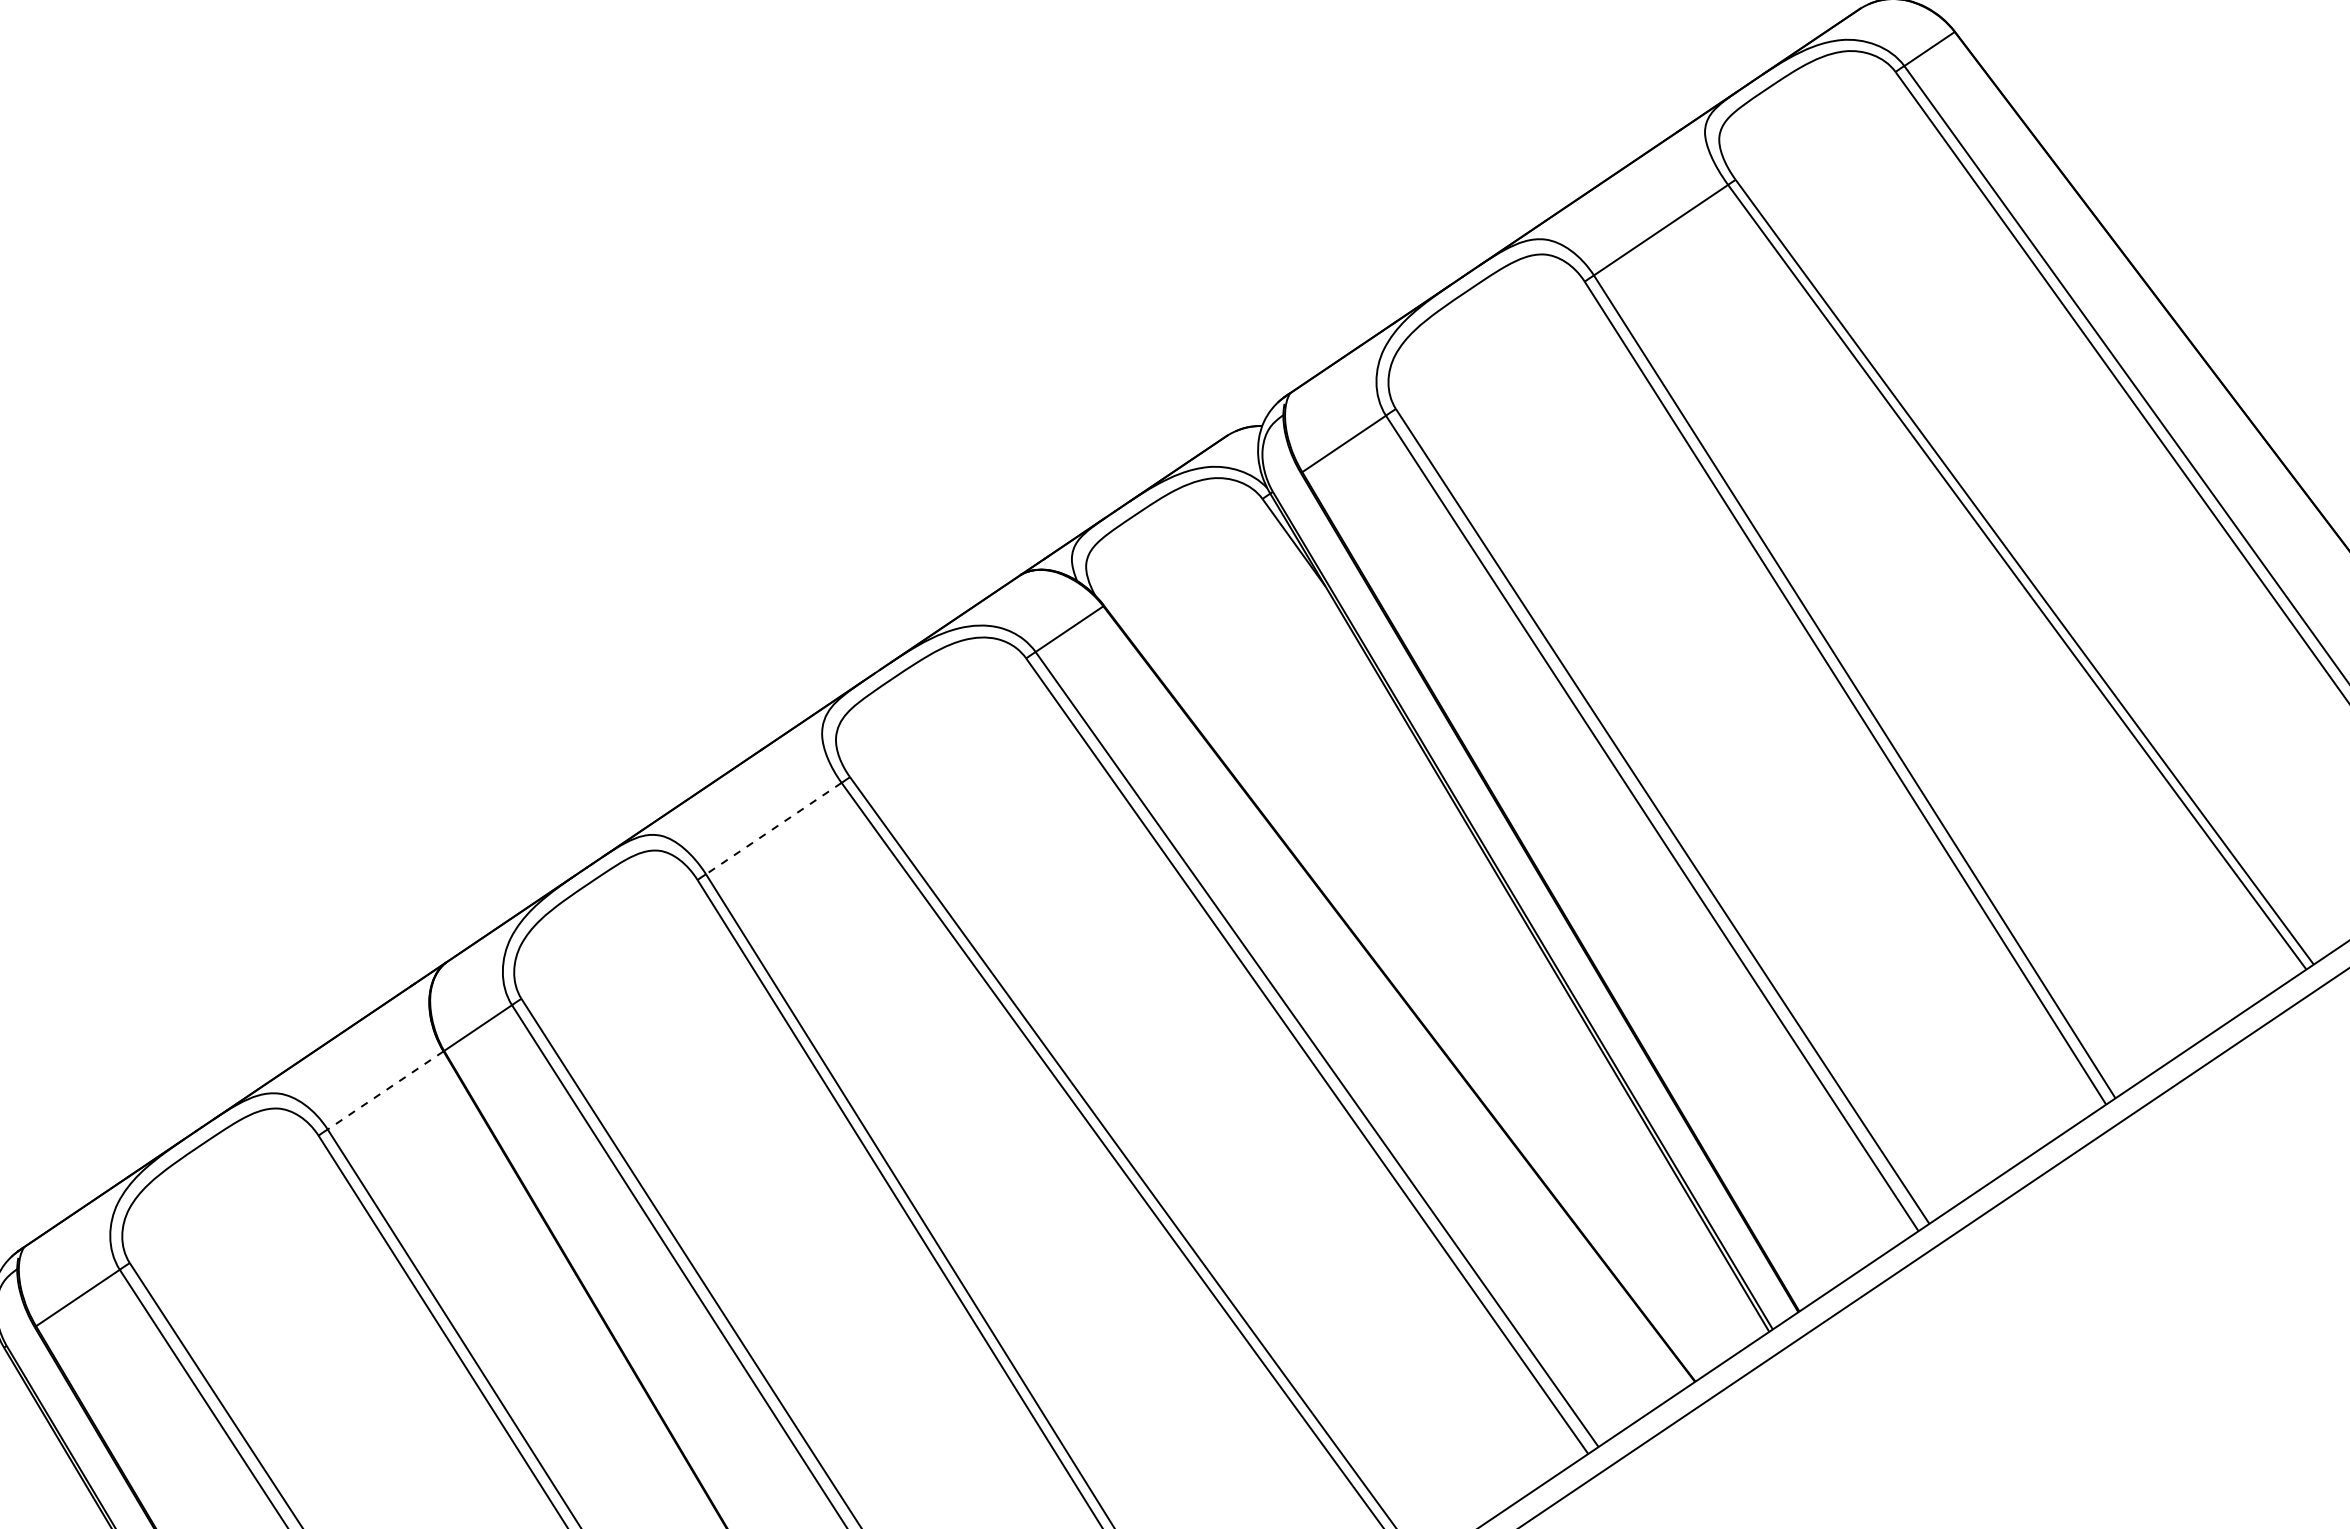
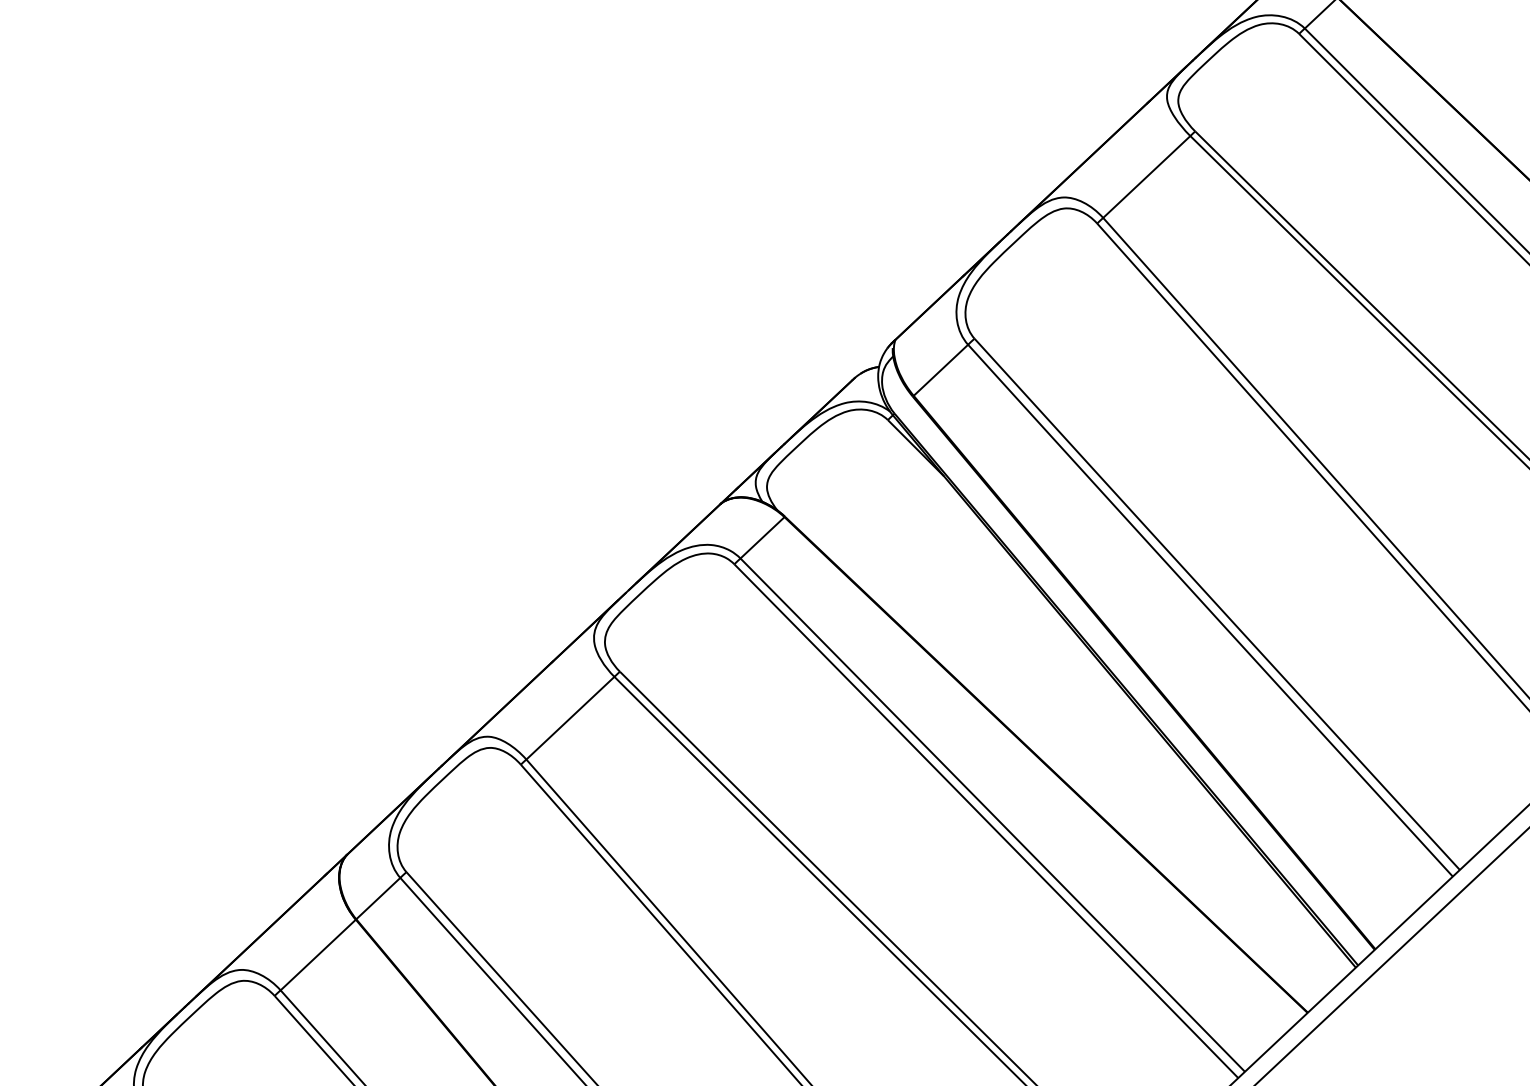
line: (773, 828) -> (570, 718), dashed -> solid
line: (385, 1090) -> (318, 955), dashed -> solid

